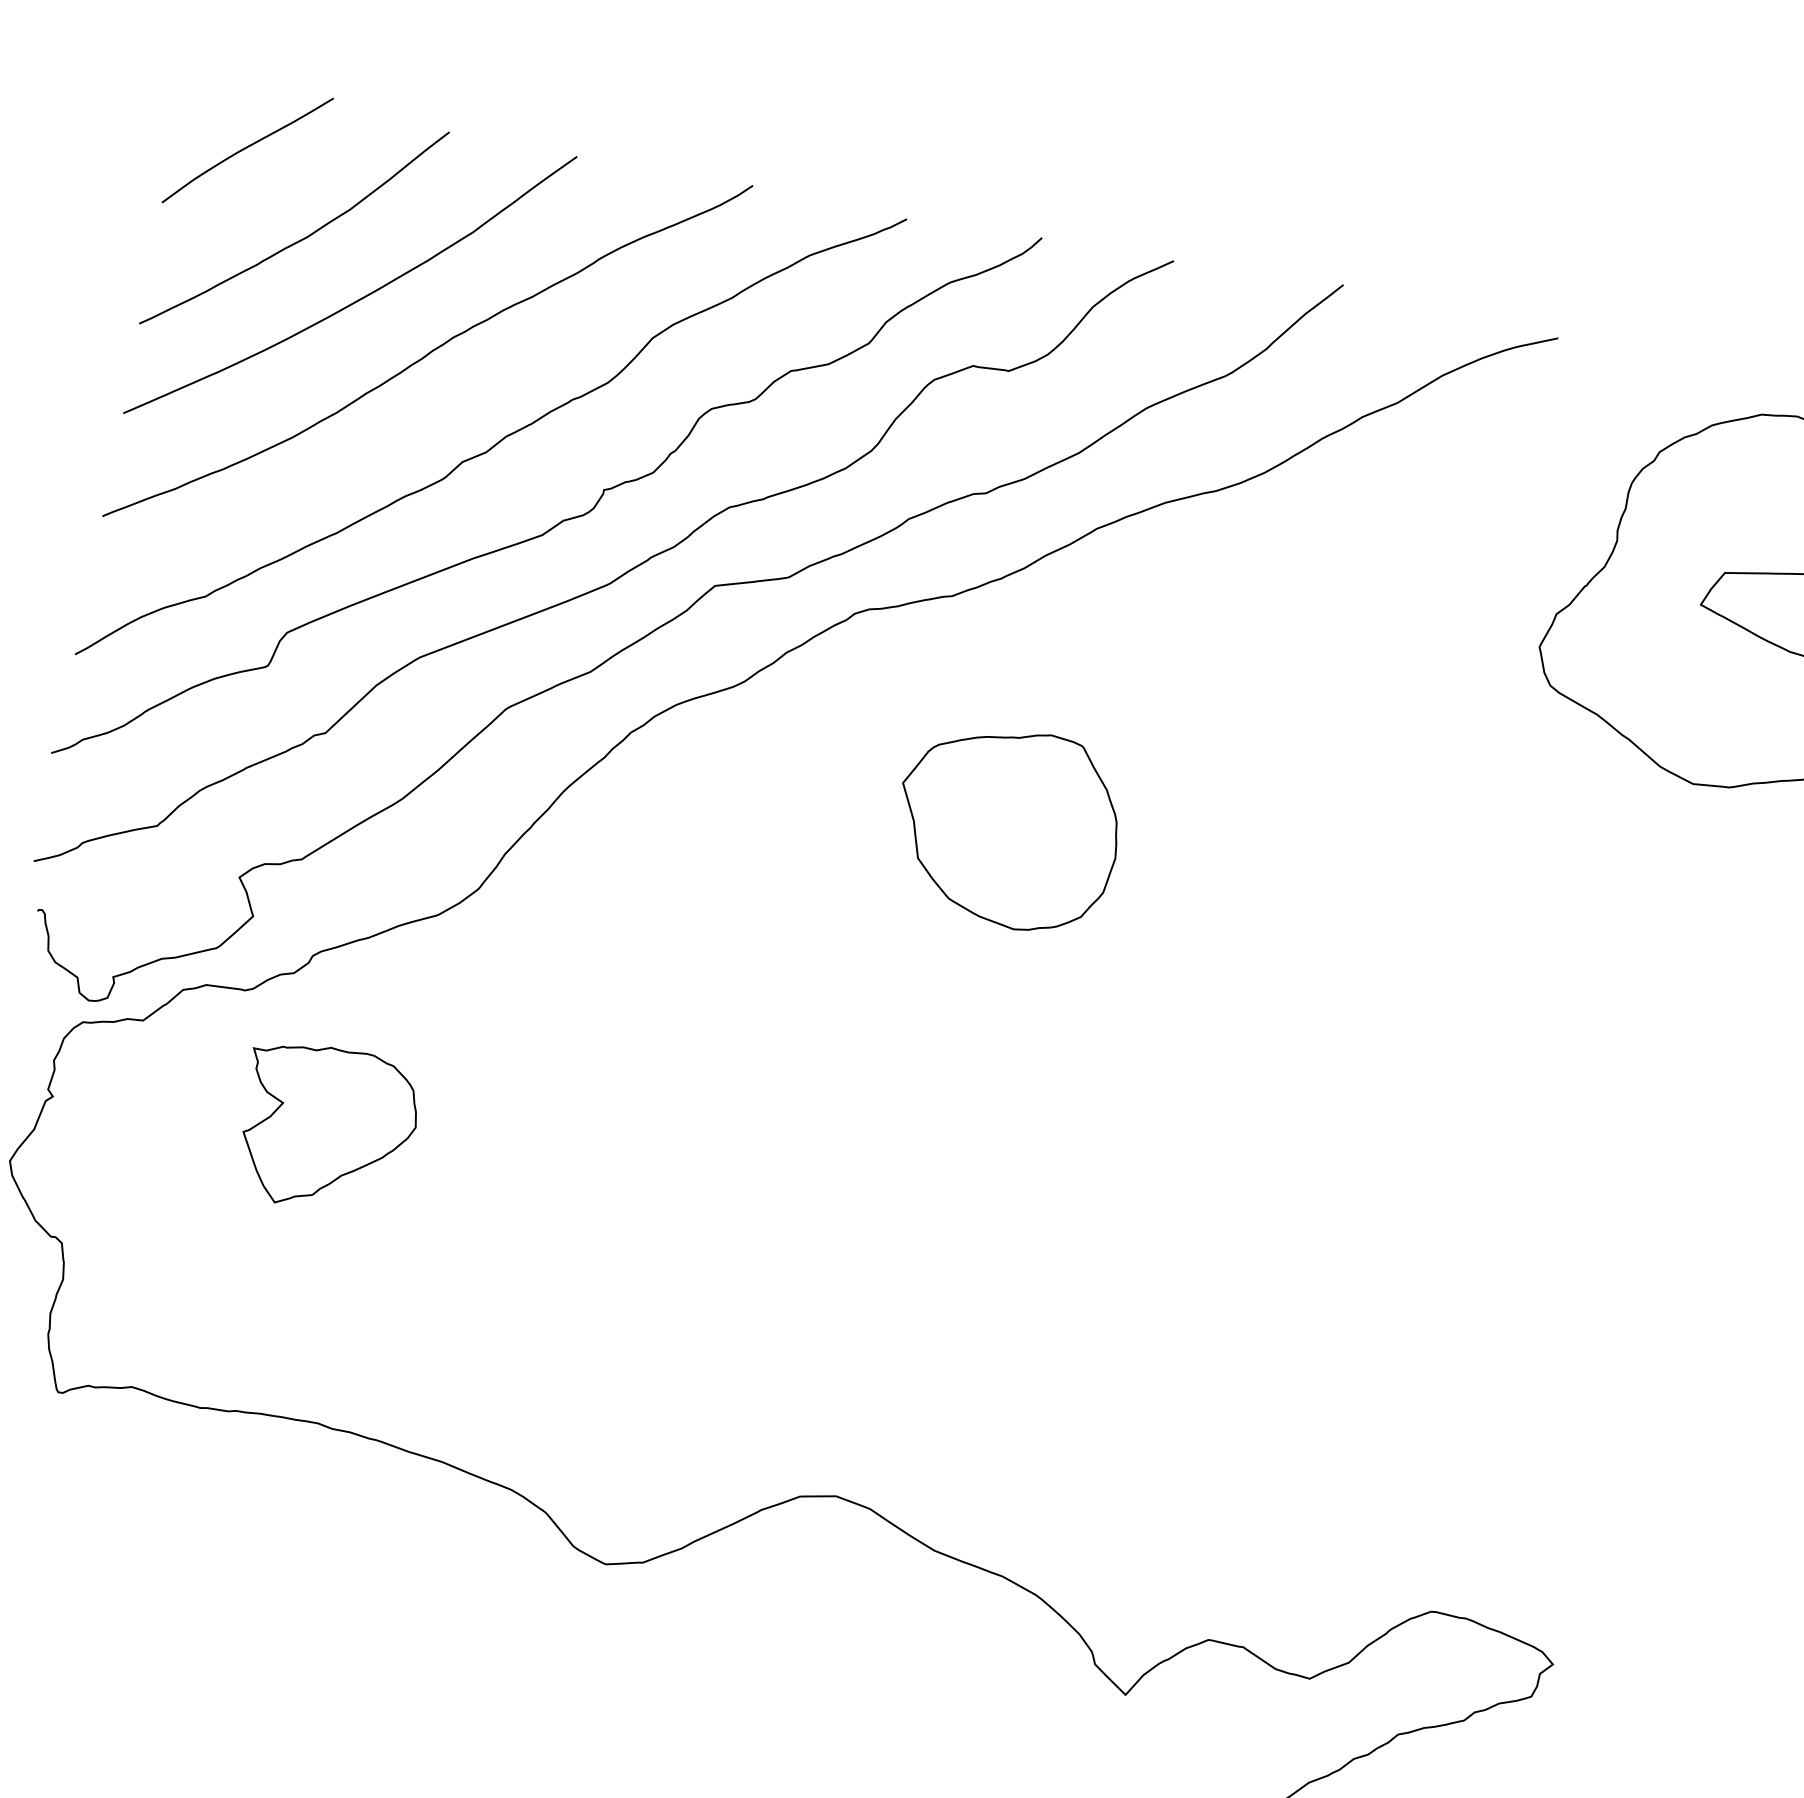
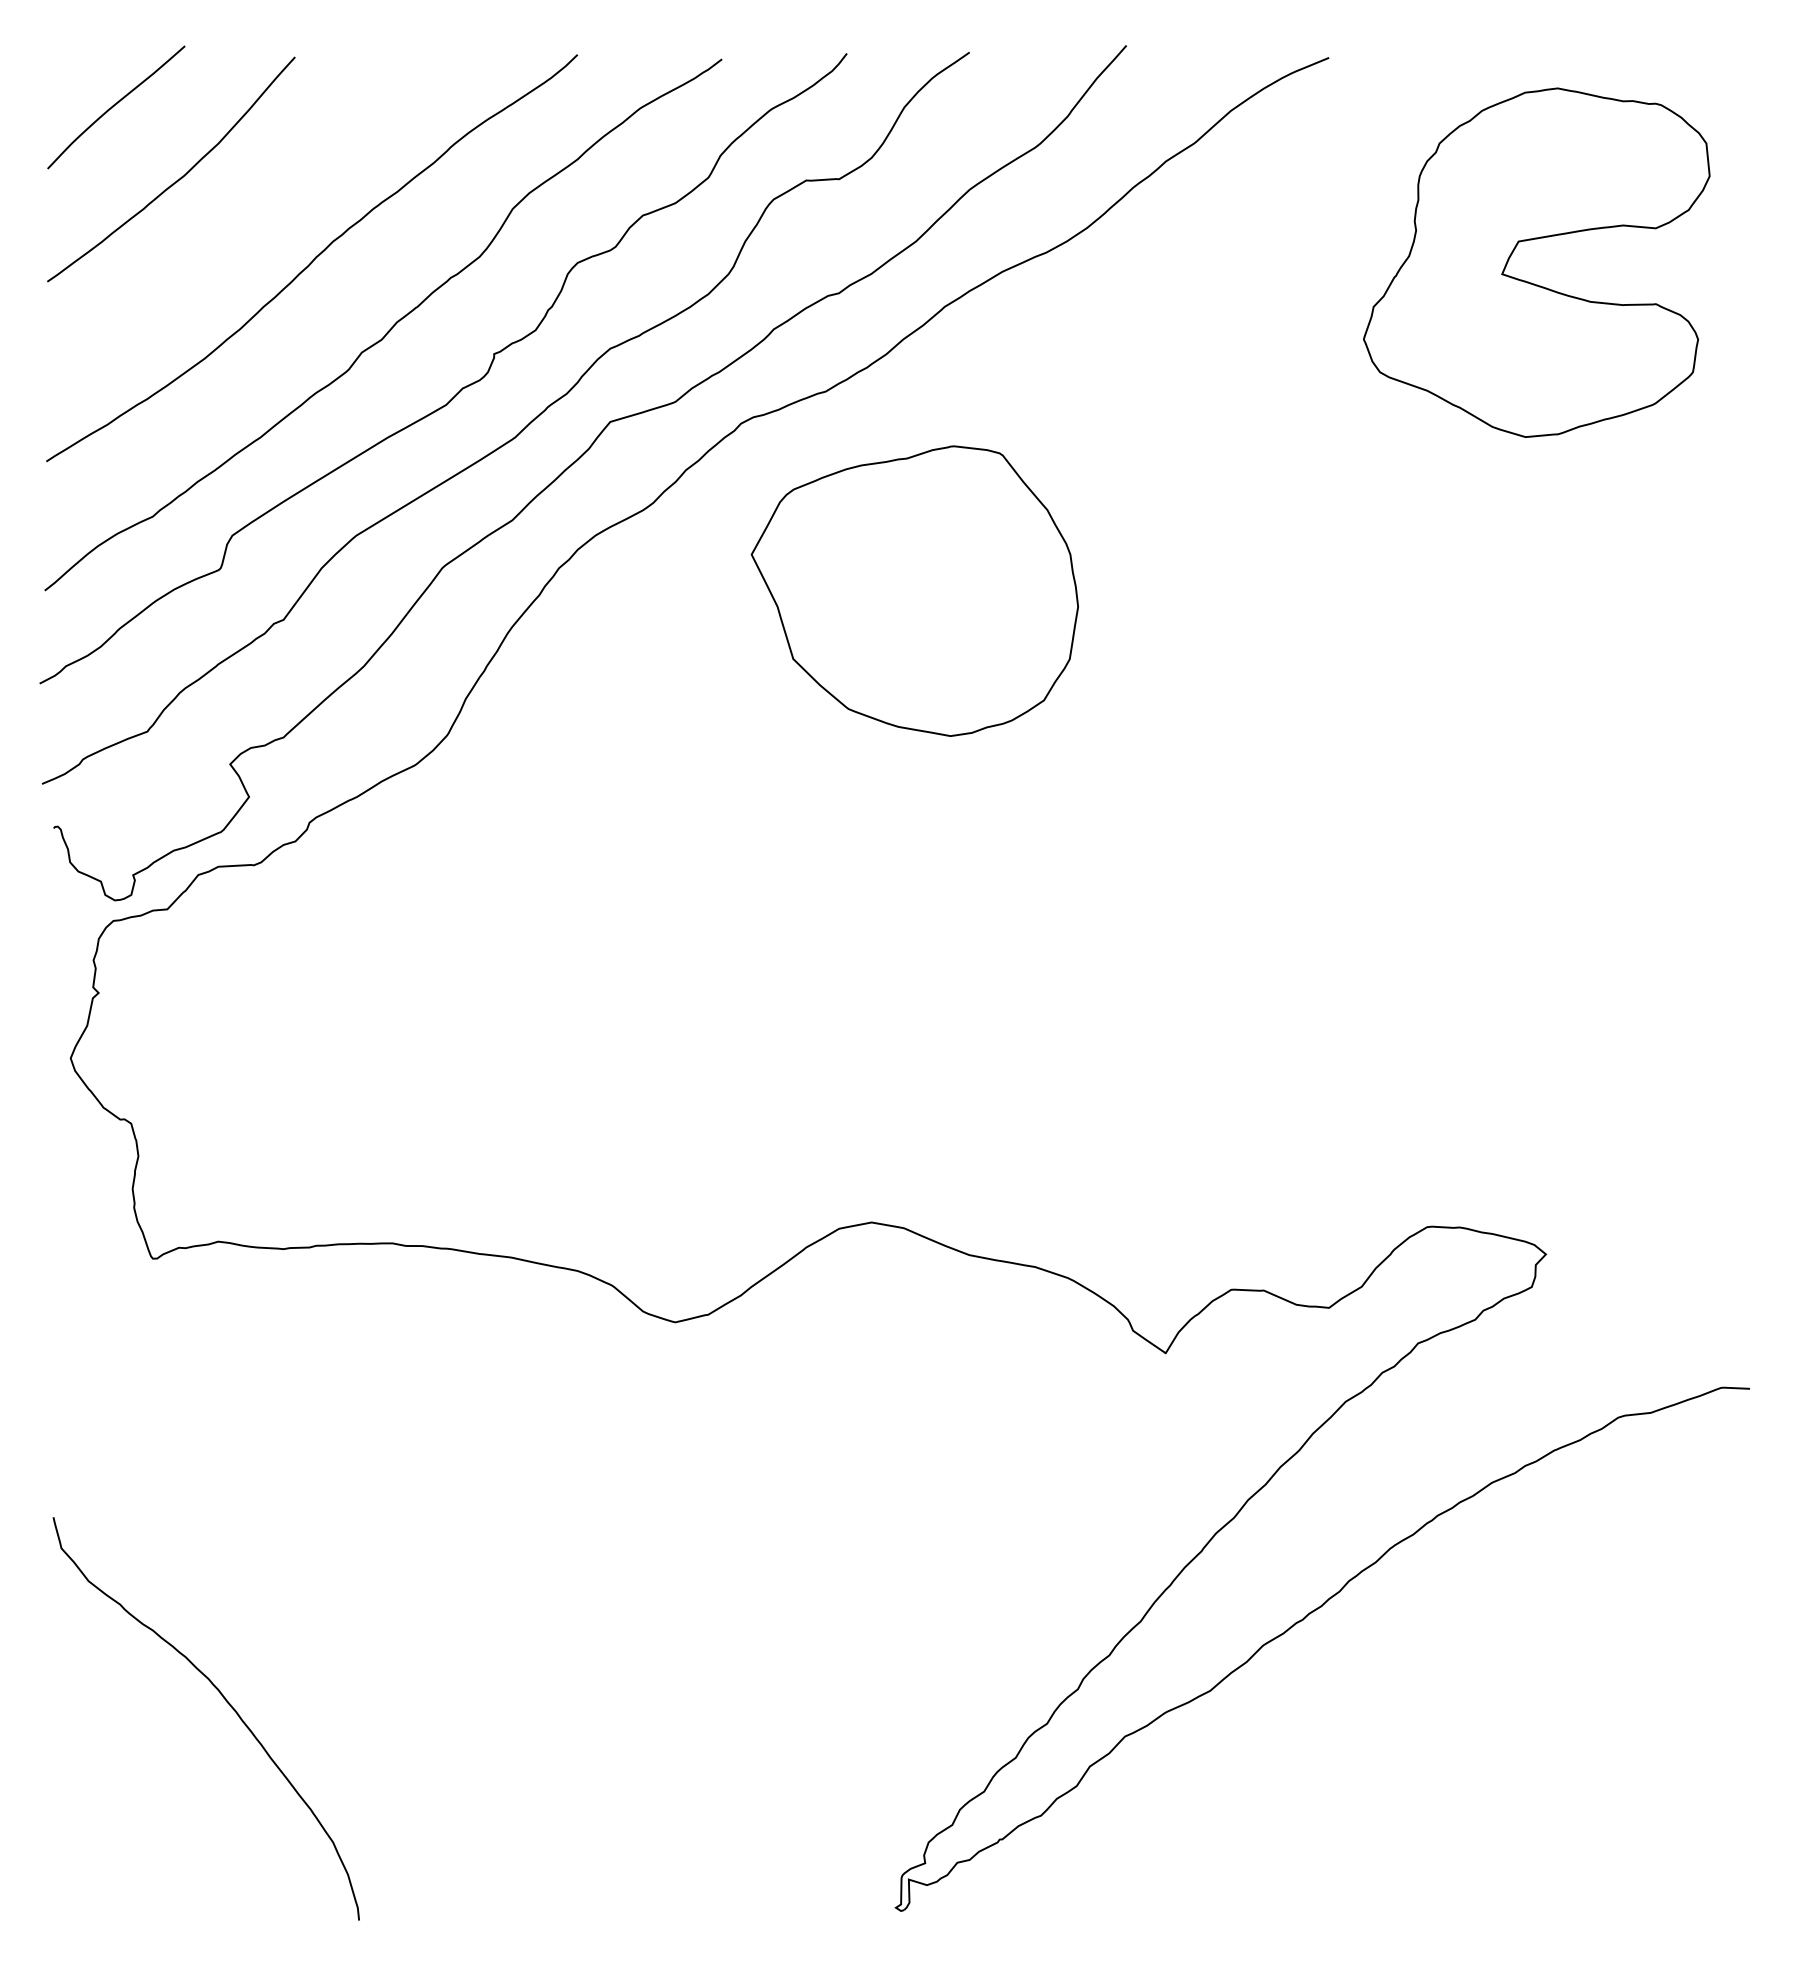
curve: (359, 298) -> (241, 222), removed
part: (1007, 827) -> (914, 590), size x1.6
part: (326, 1128) -> (350, 976), removed

